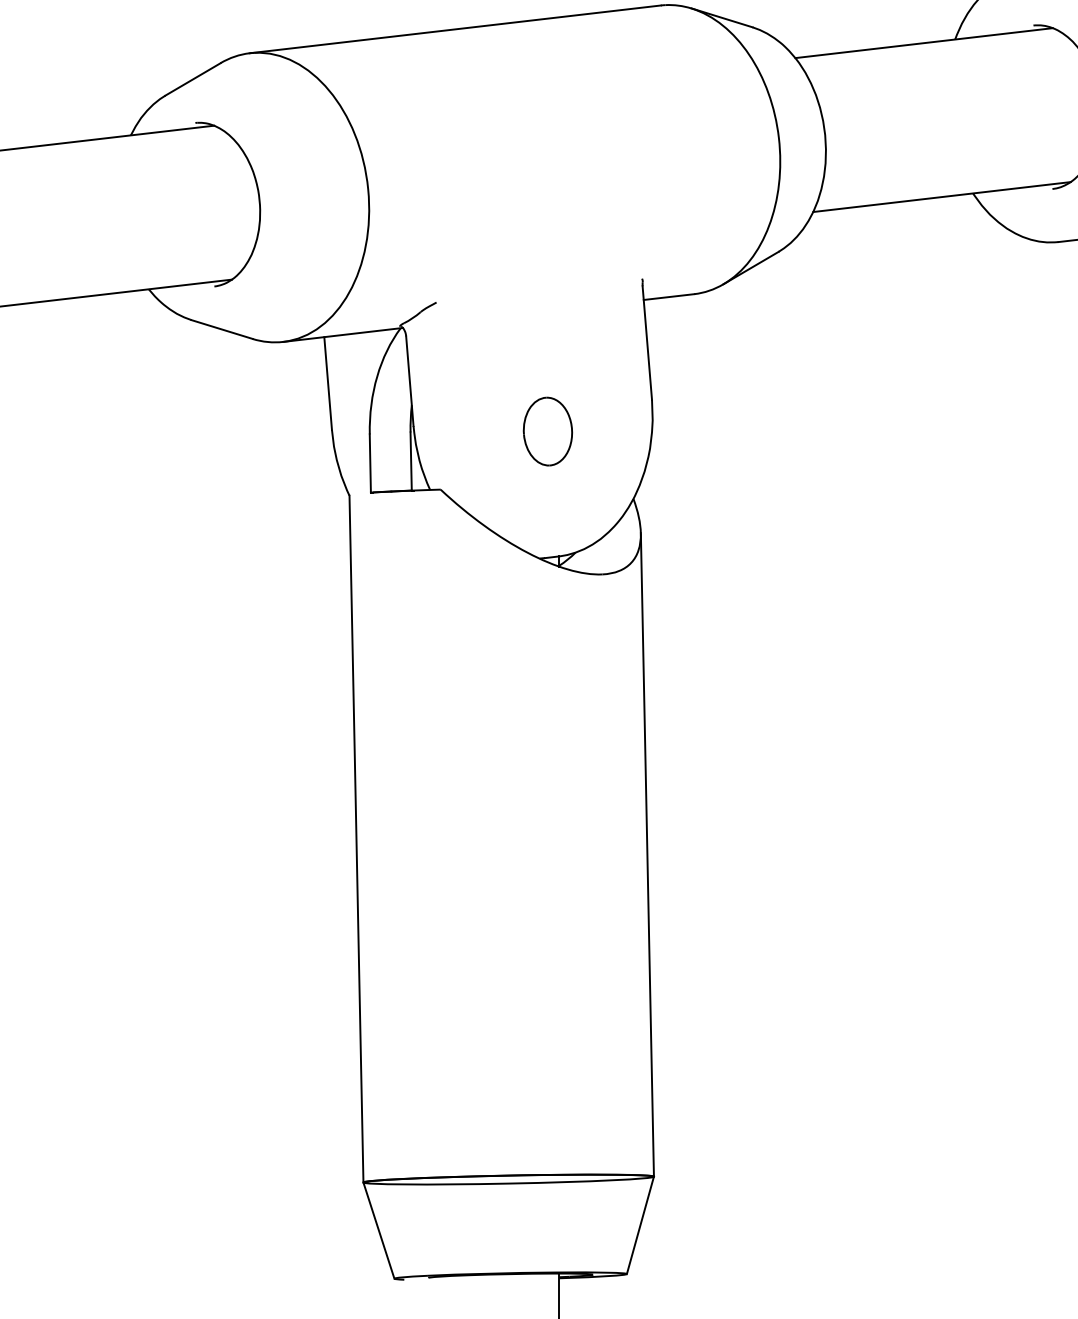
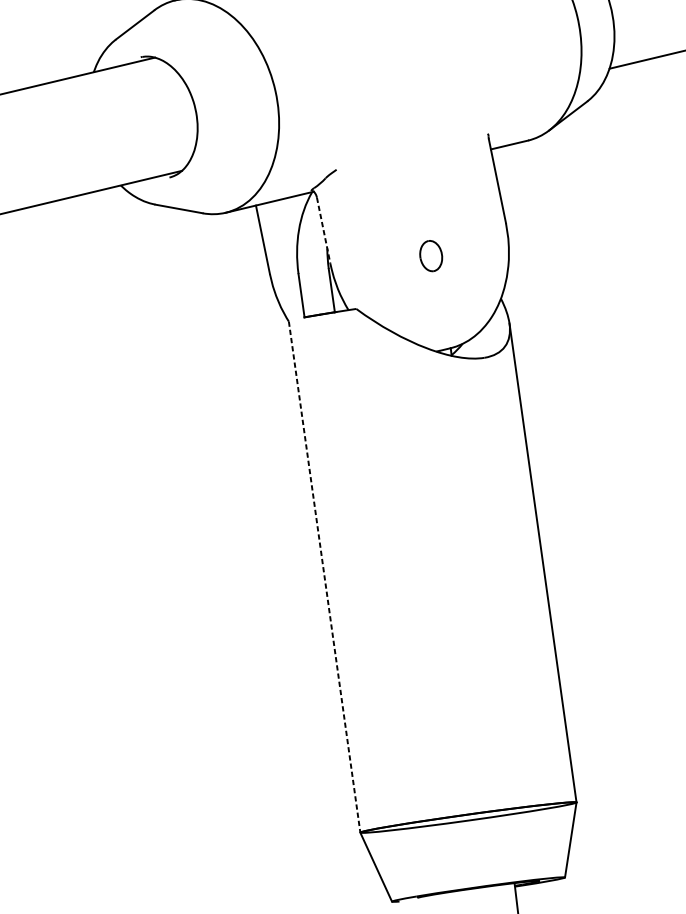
line: (409, 381) -> (323, 231), solid -> dashed
part: (547, 431) -> (430, 256), size x0.6
line: (356, 839) -> (324, 577), solid -> dashed

